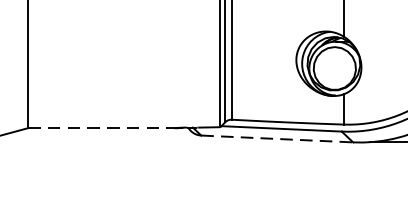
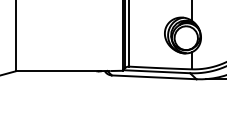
line: (103, 128) -> (57, 71), dashed -> solid
line: (277, 139) -> (154, 77), dashed -> solid

